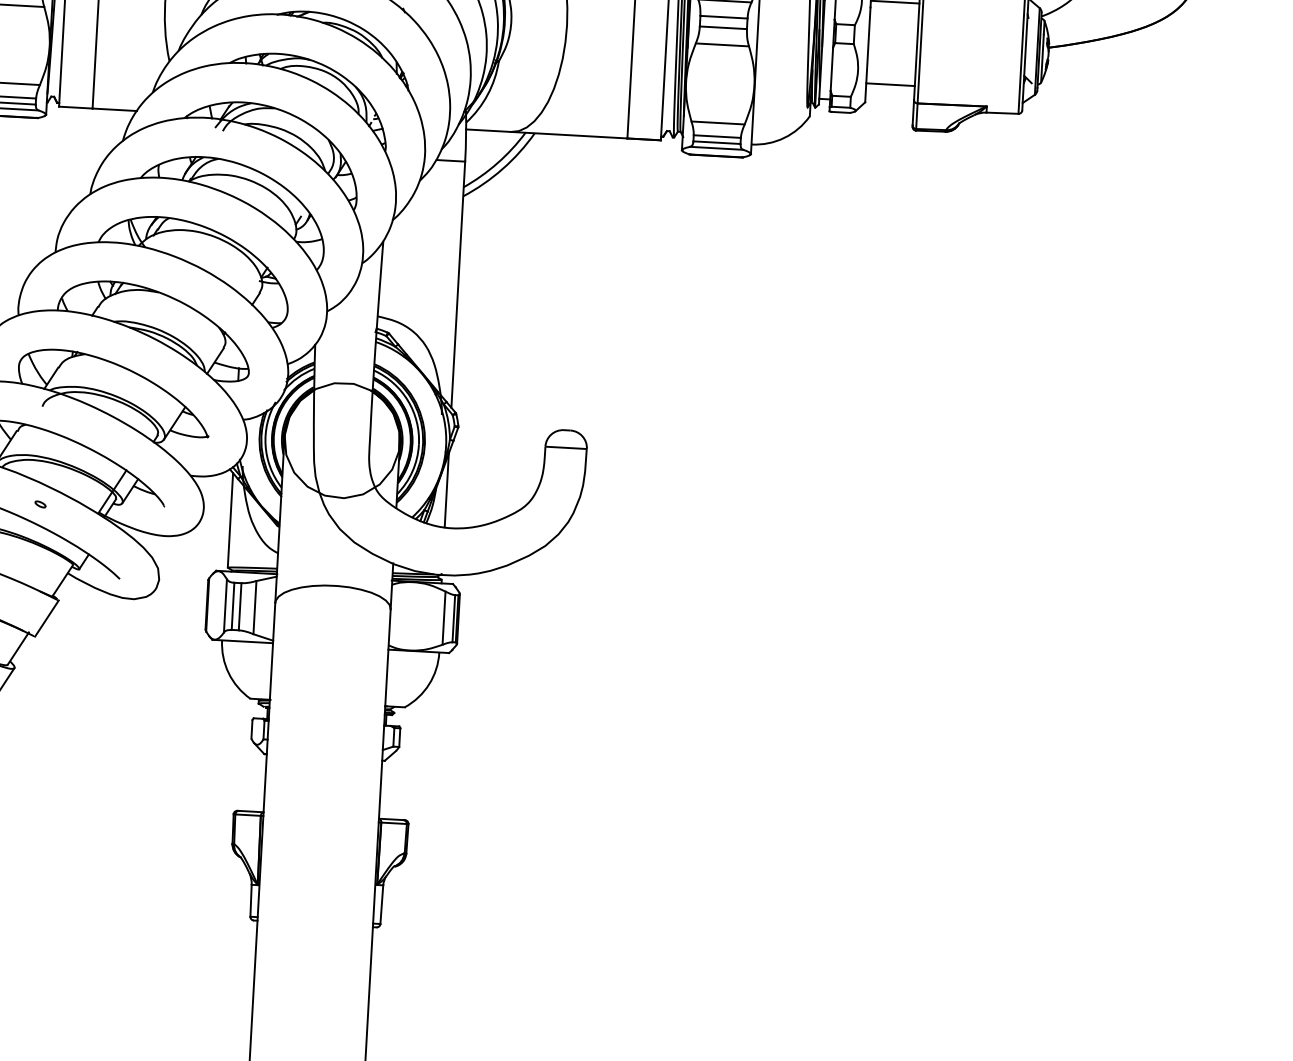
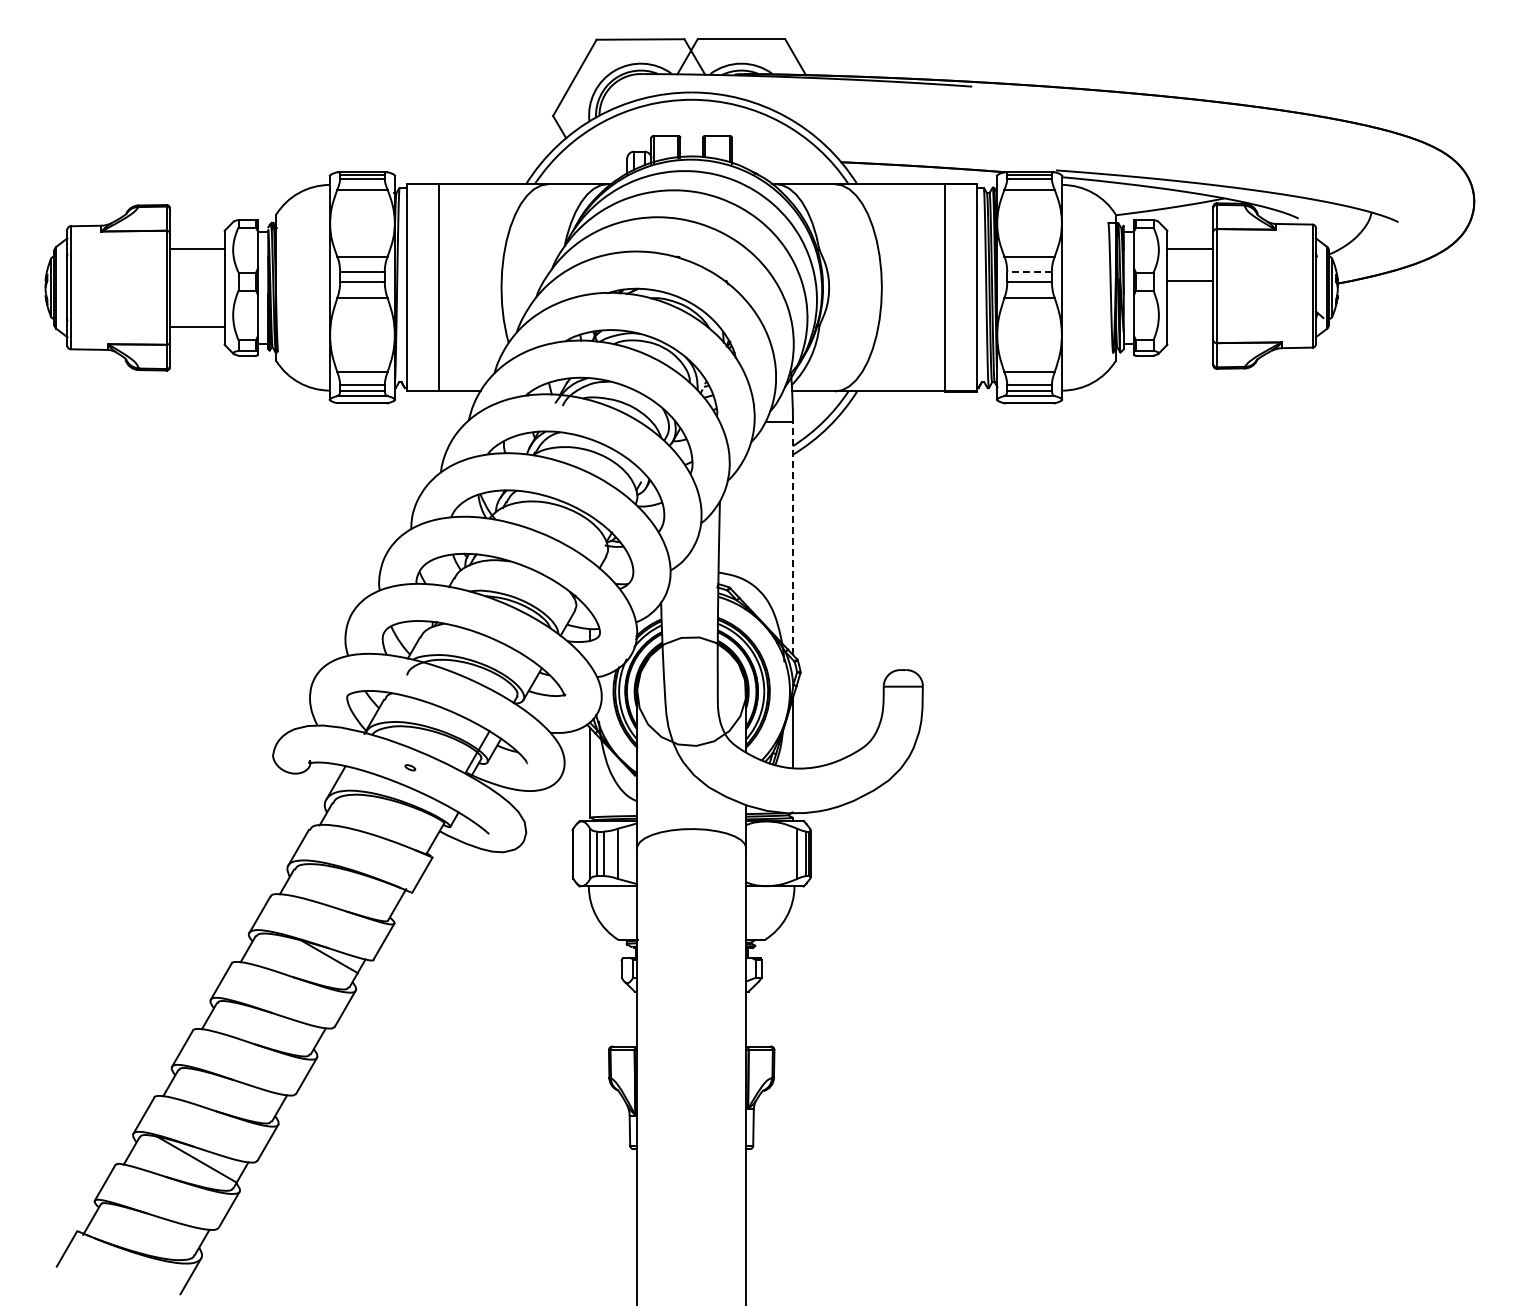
line: (723, 16) -> (1029, 271), solid -> dashed
line: (890, 84) -> (1190, 280), moved
line: (457, 284) -> (792, 538), solid -> dashed

